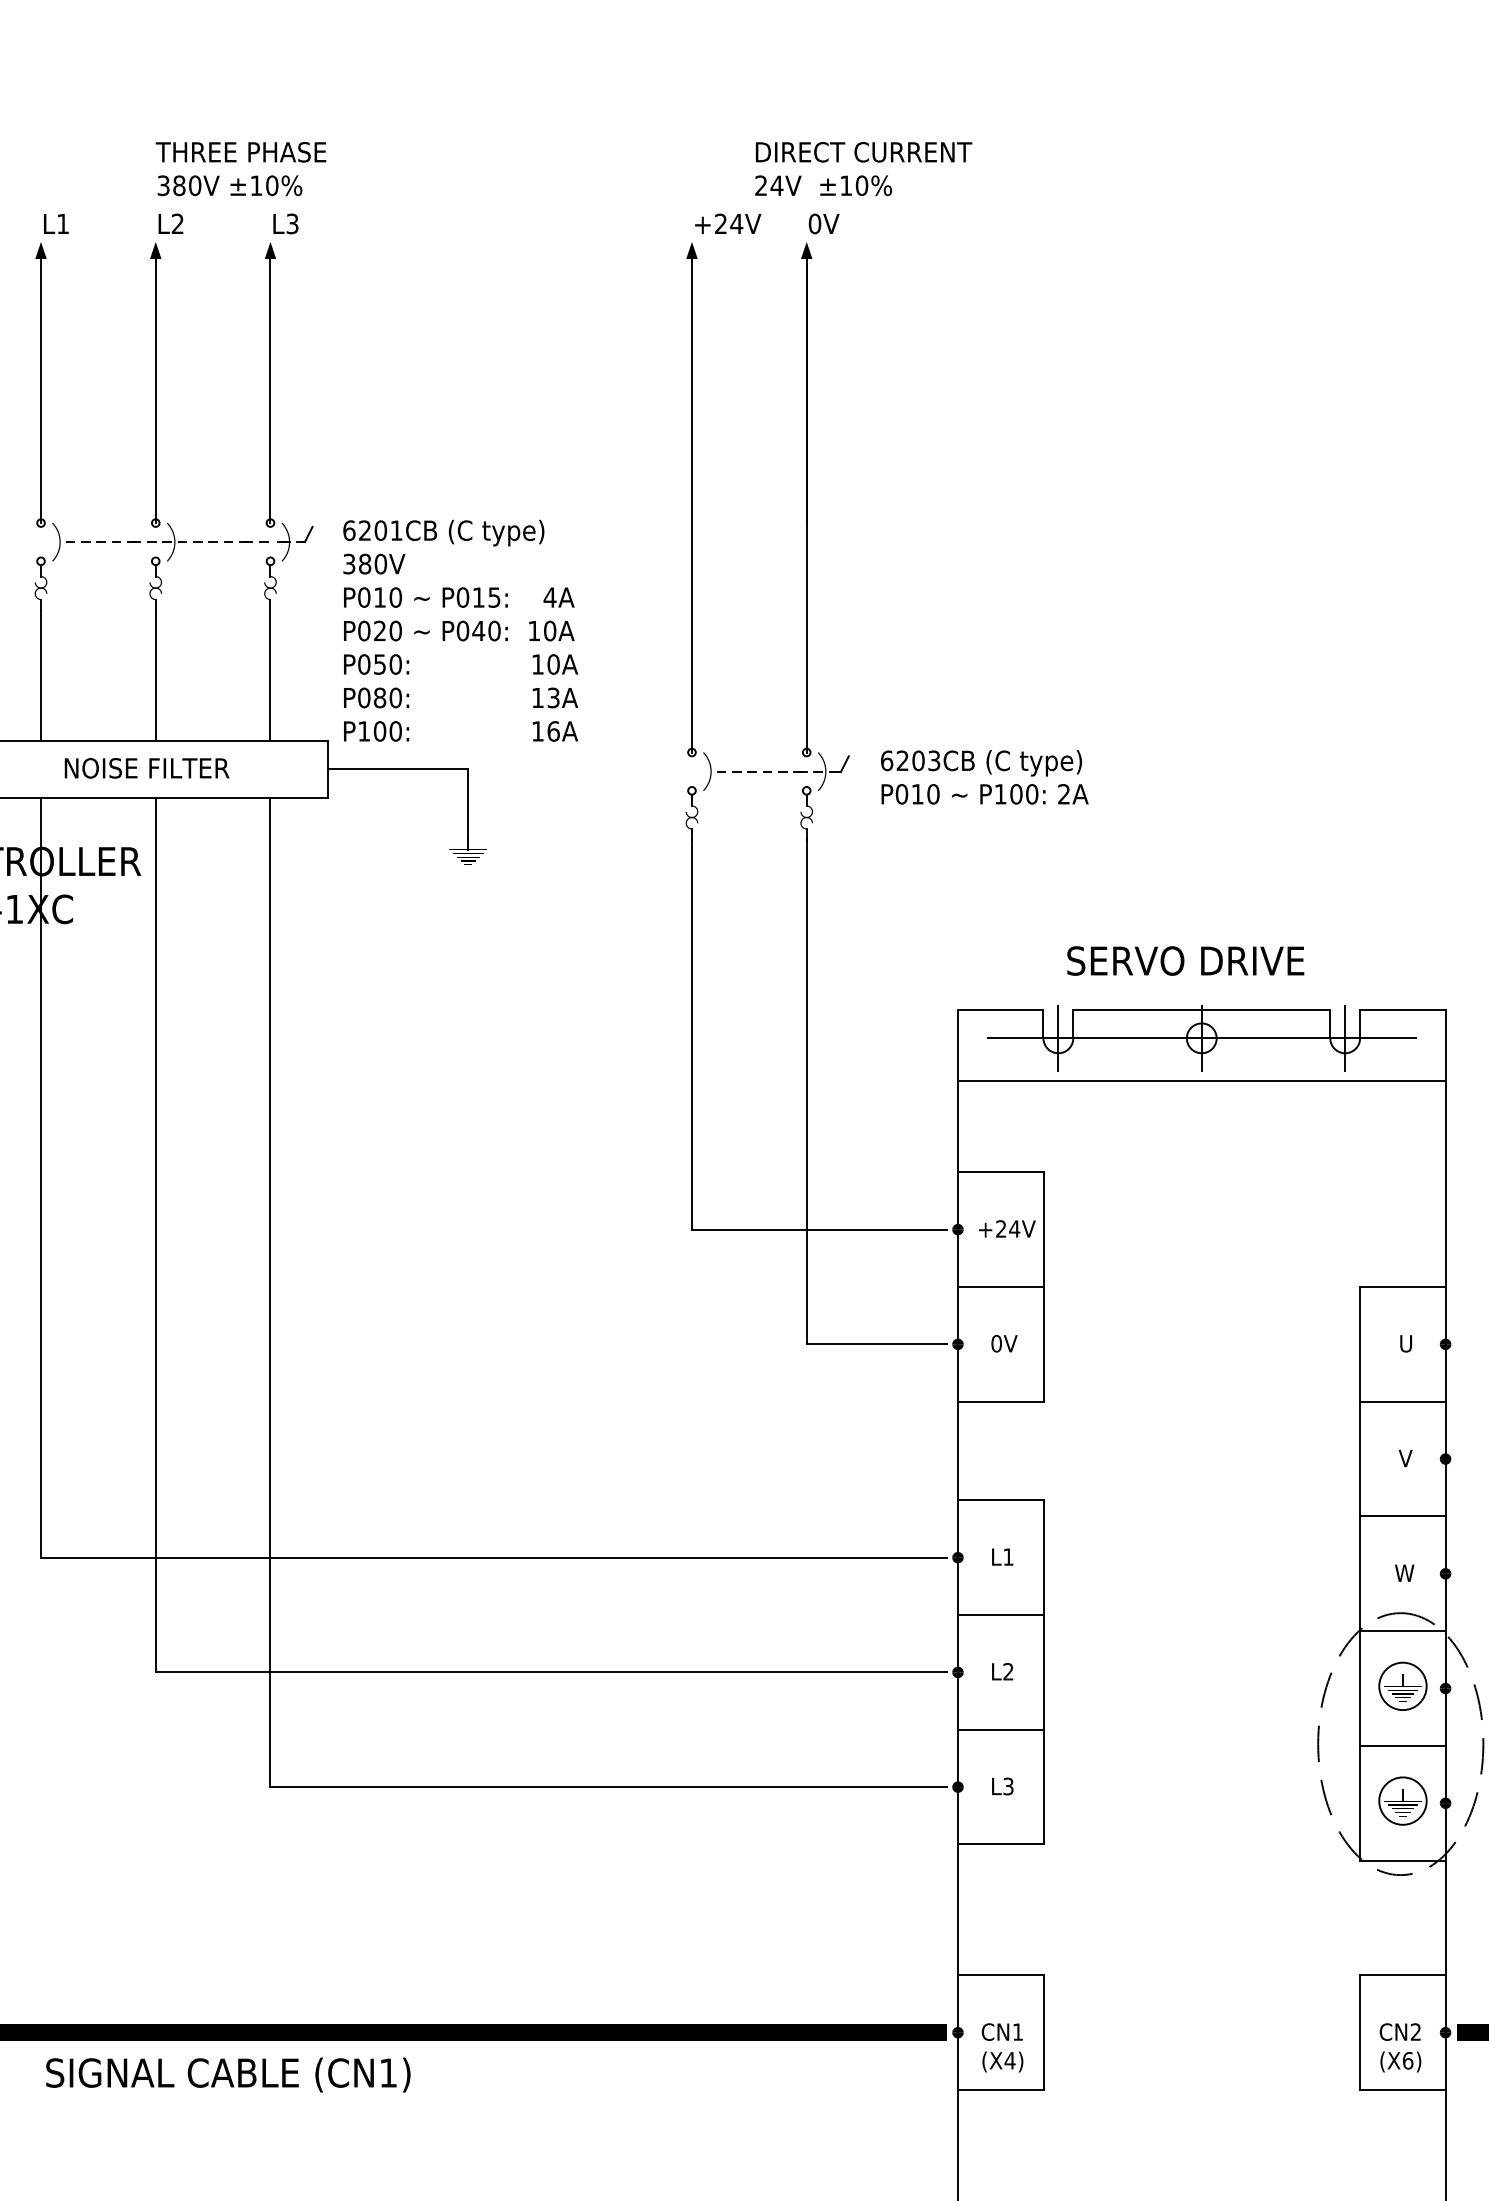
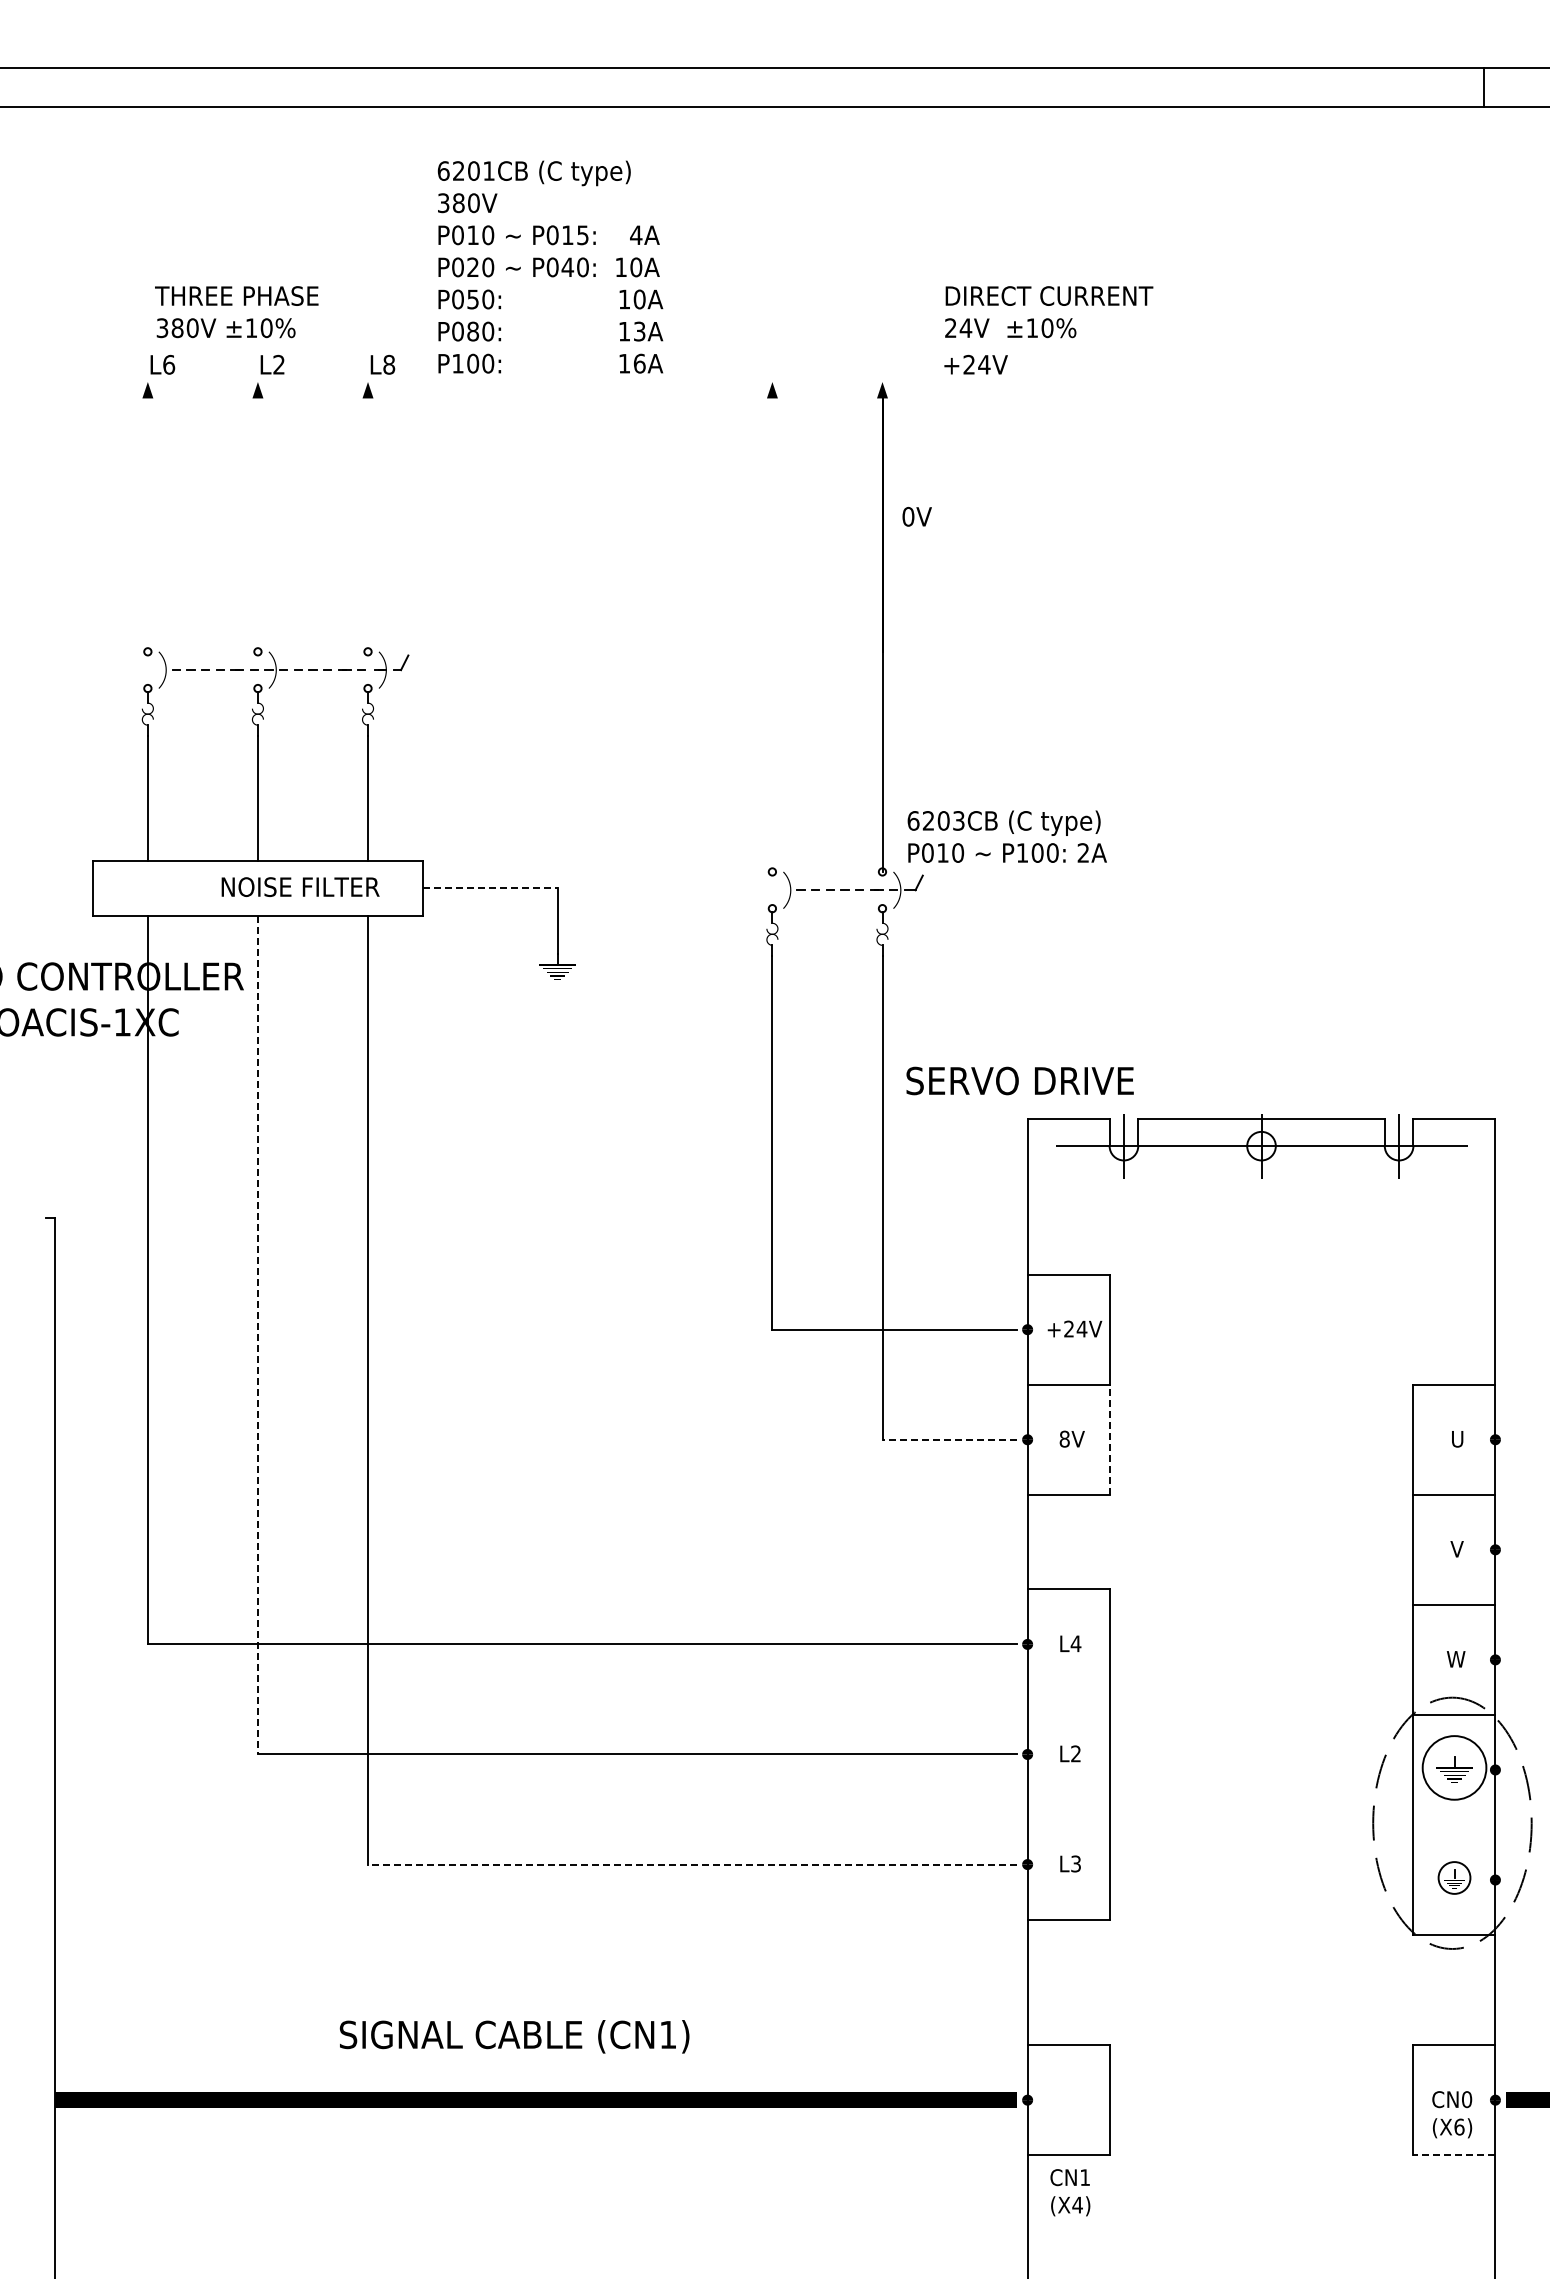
text: (240, 169) -> (236, 312), moved
text: (864, 169) -> (1049, 312), moved
text: (63, 223) -> (169, 364), L1 -> L6
text: (292, 223) -> (389, 364), L3 -> L8
text: (727, 223) -> (975, 364), moved
text: (823, 223) -> (916, 516), moved
line: (40, 390) -> (147, 524), removed
line: (155, 390) -> (257, 524), removed
line: (270, 390) -> (368, 524), removed
line: (692, 505) -> (772, 634), removed
text: (460, 630) -> (550, 266), moved
text: (146, 767) -> (300, 886), moved
line: (398, 769) -> (490, 888), solid -> dashed
text: (983, 777) -> (1006, 836), moved
text: (1185, 960) -> (1019, 1080), moved
line: (1201, 1080) -> (1261, 1186), removed
line: (155, 1235) -> (257, 1335), solid -> dashed
line: (876, 1344) -> (949, 1439), solid -> dashed
text: (996, 1344) -> (1064, 1439), 0V -> 8V
line: (1044, 1344) -> (1110, 1439), solid -> dashed
text: (1007, 1556) -> (1075, 1643), L1 -> L4
line: (1000, 1615) -> (1068, 1699), removed
circle: (1402, 1685) -> (1454, 1767), size x1.4
line: (1000, 1729) -> (1068, 1809), removed
line: (1401, 1746) -> (1453, 1825), removed
line: (607, 1787) -> (691, 1864), solid -> dashed
part: (1402, 1800) -> (1454, 1877), size x0.7
text: (1416, 2032) -> (1467, 2099), CN2 -> CN0
text: (1002, 2047) -> (1070, 2192), moved
text: (228, 2074) -> (514, 2036), moved
line: (1401, 2090) -> (1453, 2155), solid -> dashed

